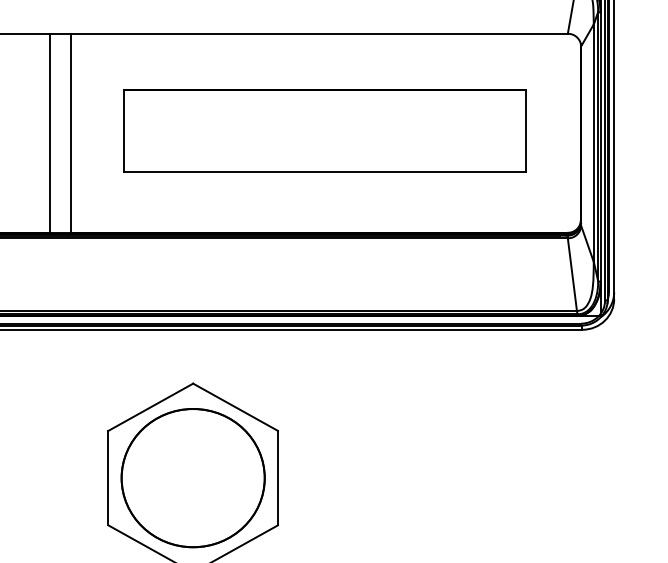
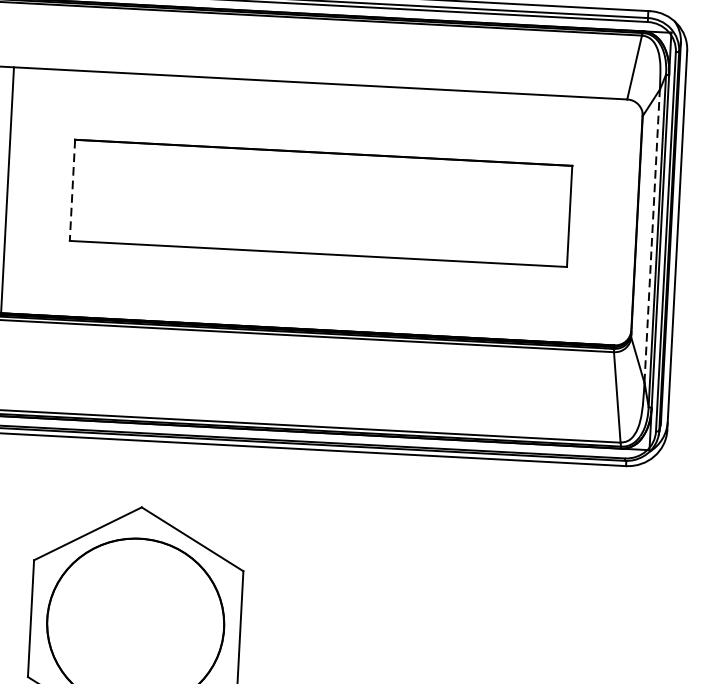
line: (123, 130) -> (72, 190), solid -> dashed
line: (593, 142) -> (651, 235), solid -> dashed

